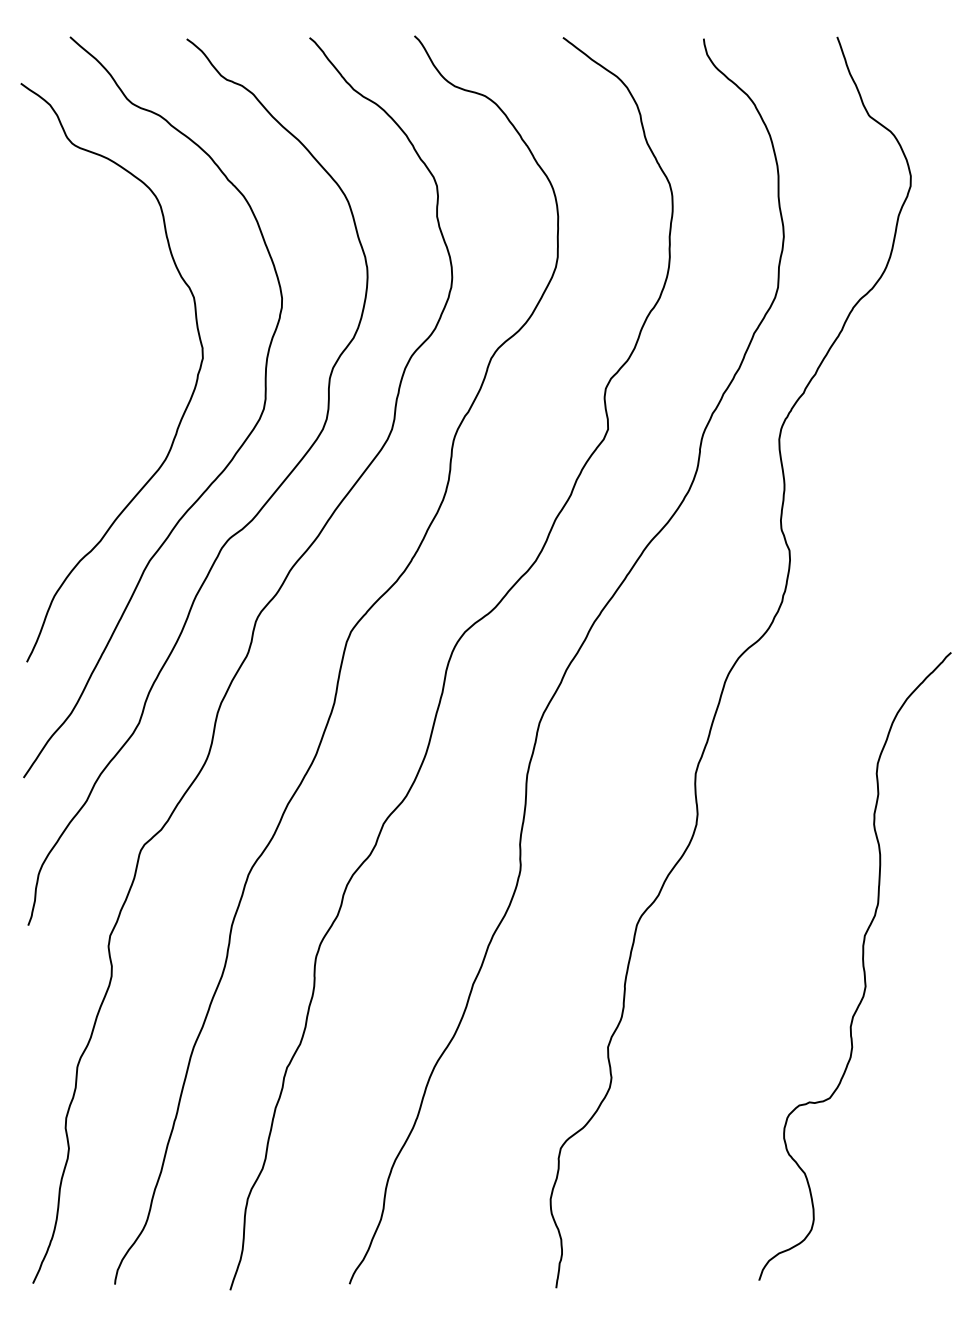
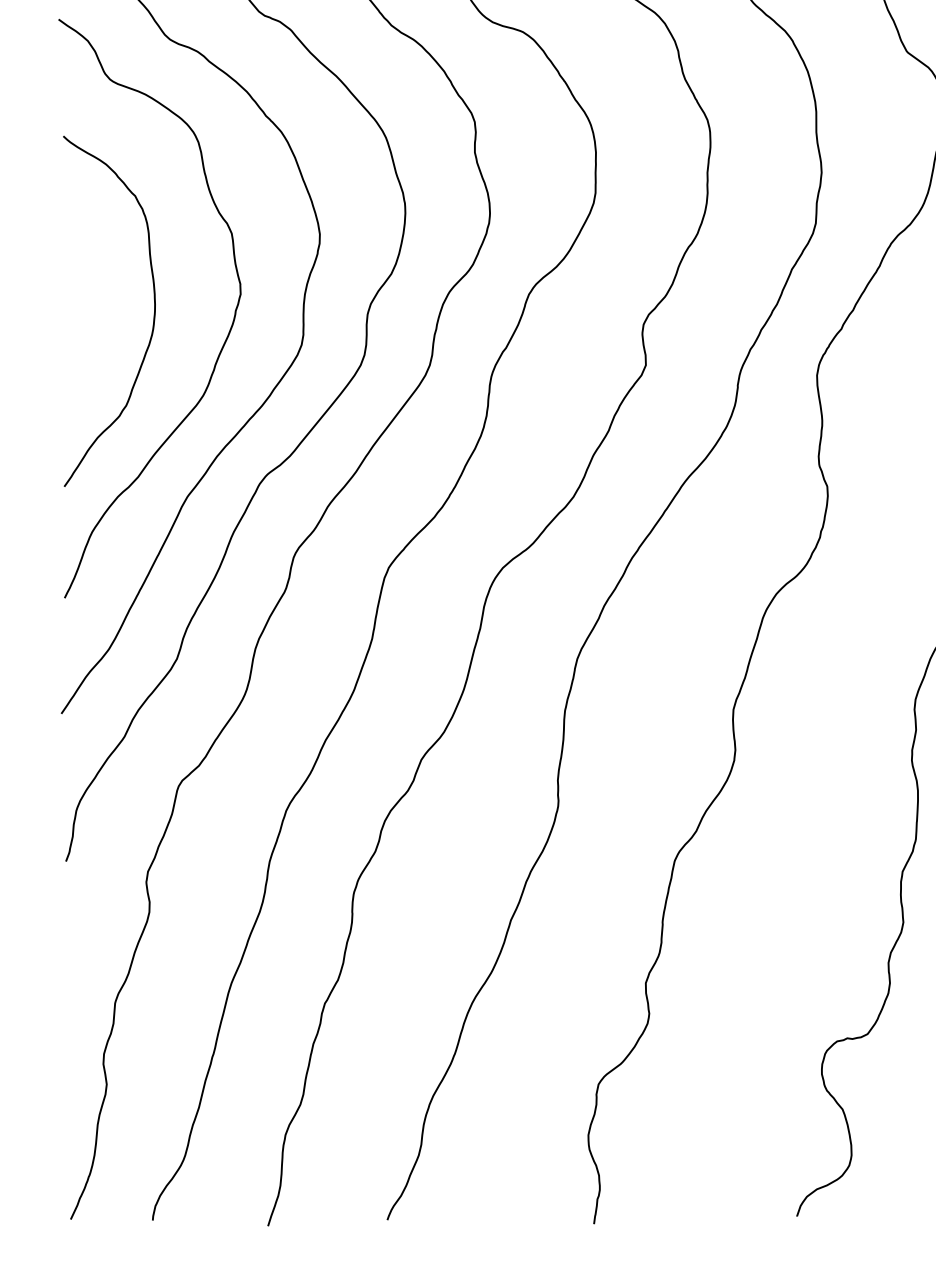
curve: (115, 380) -> (153, 316), added

